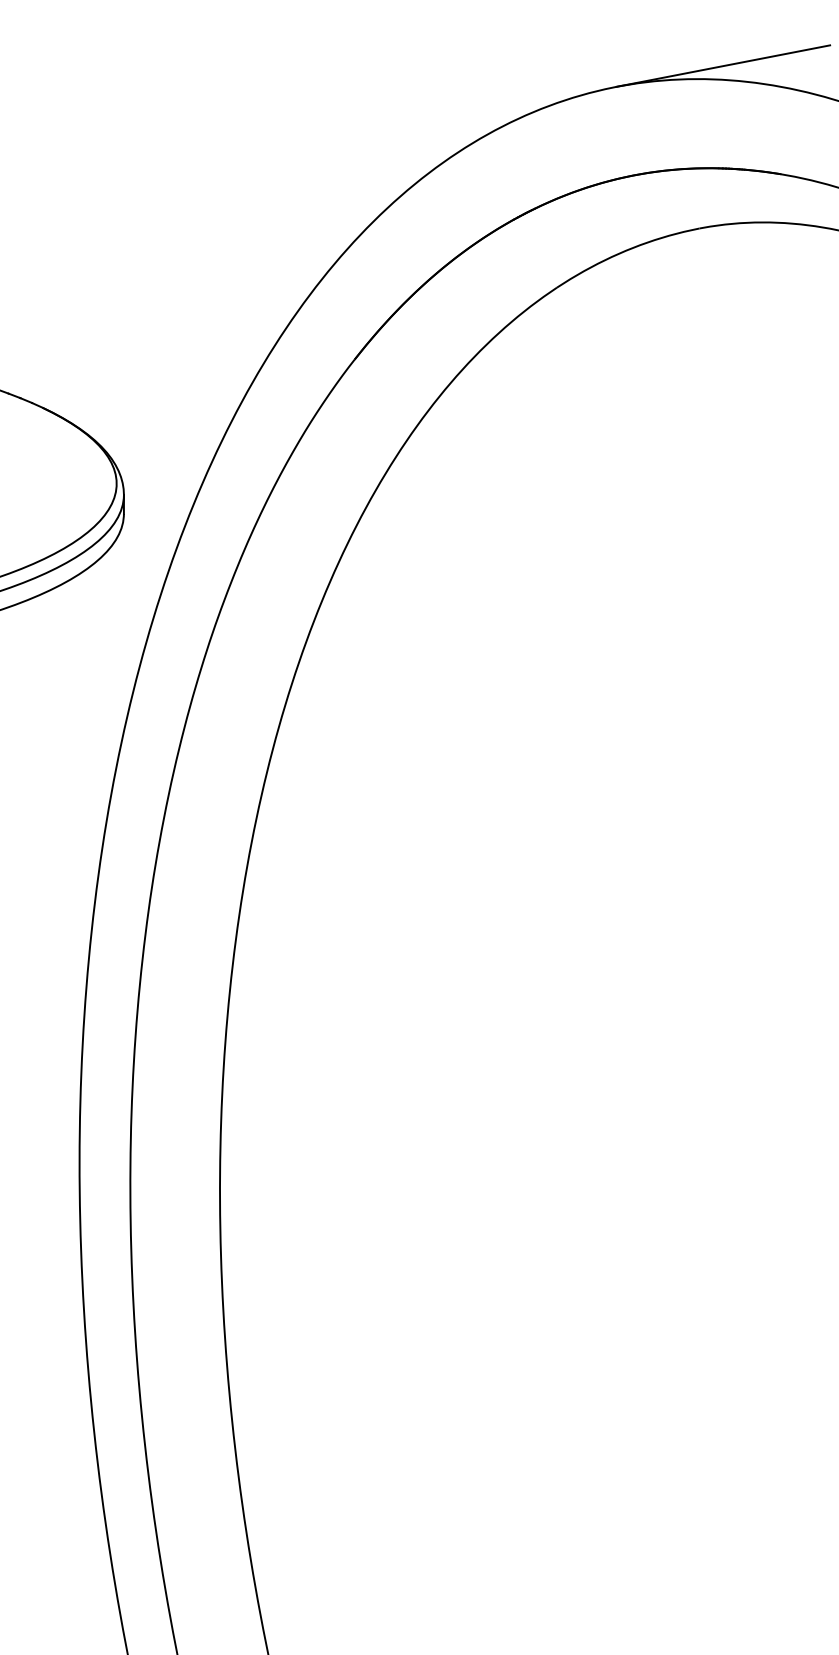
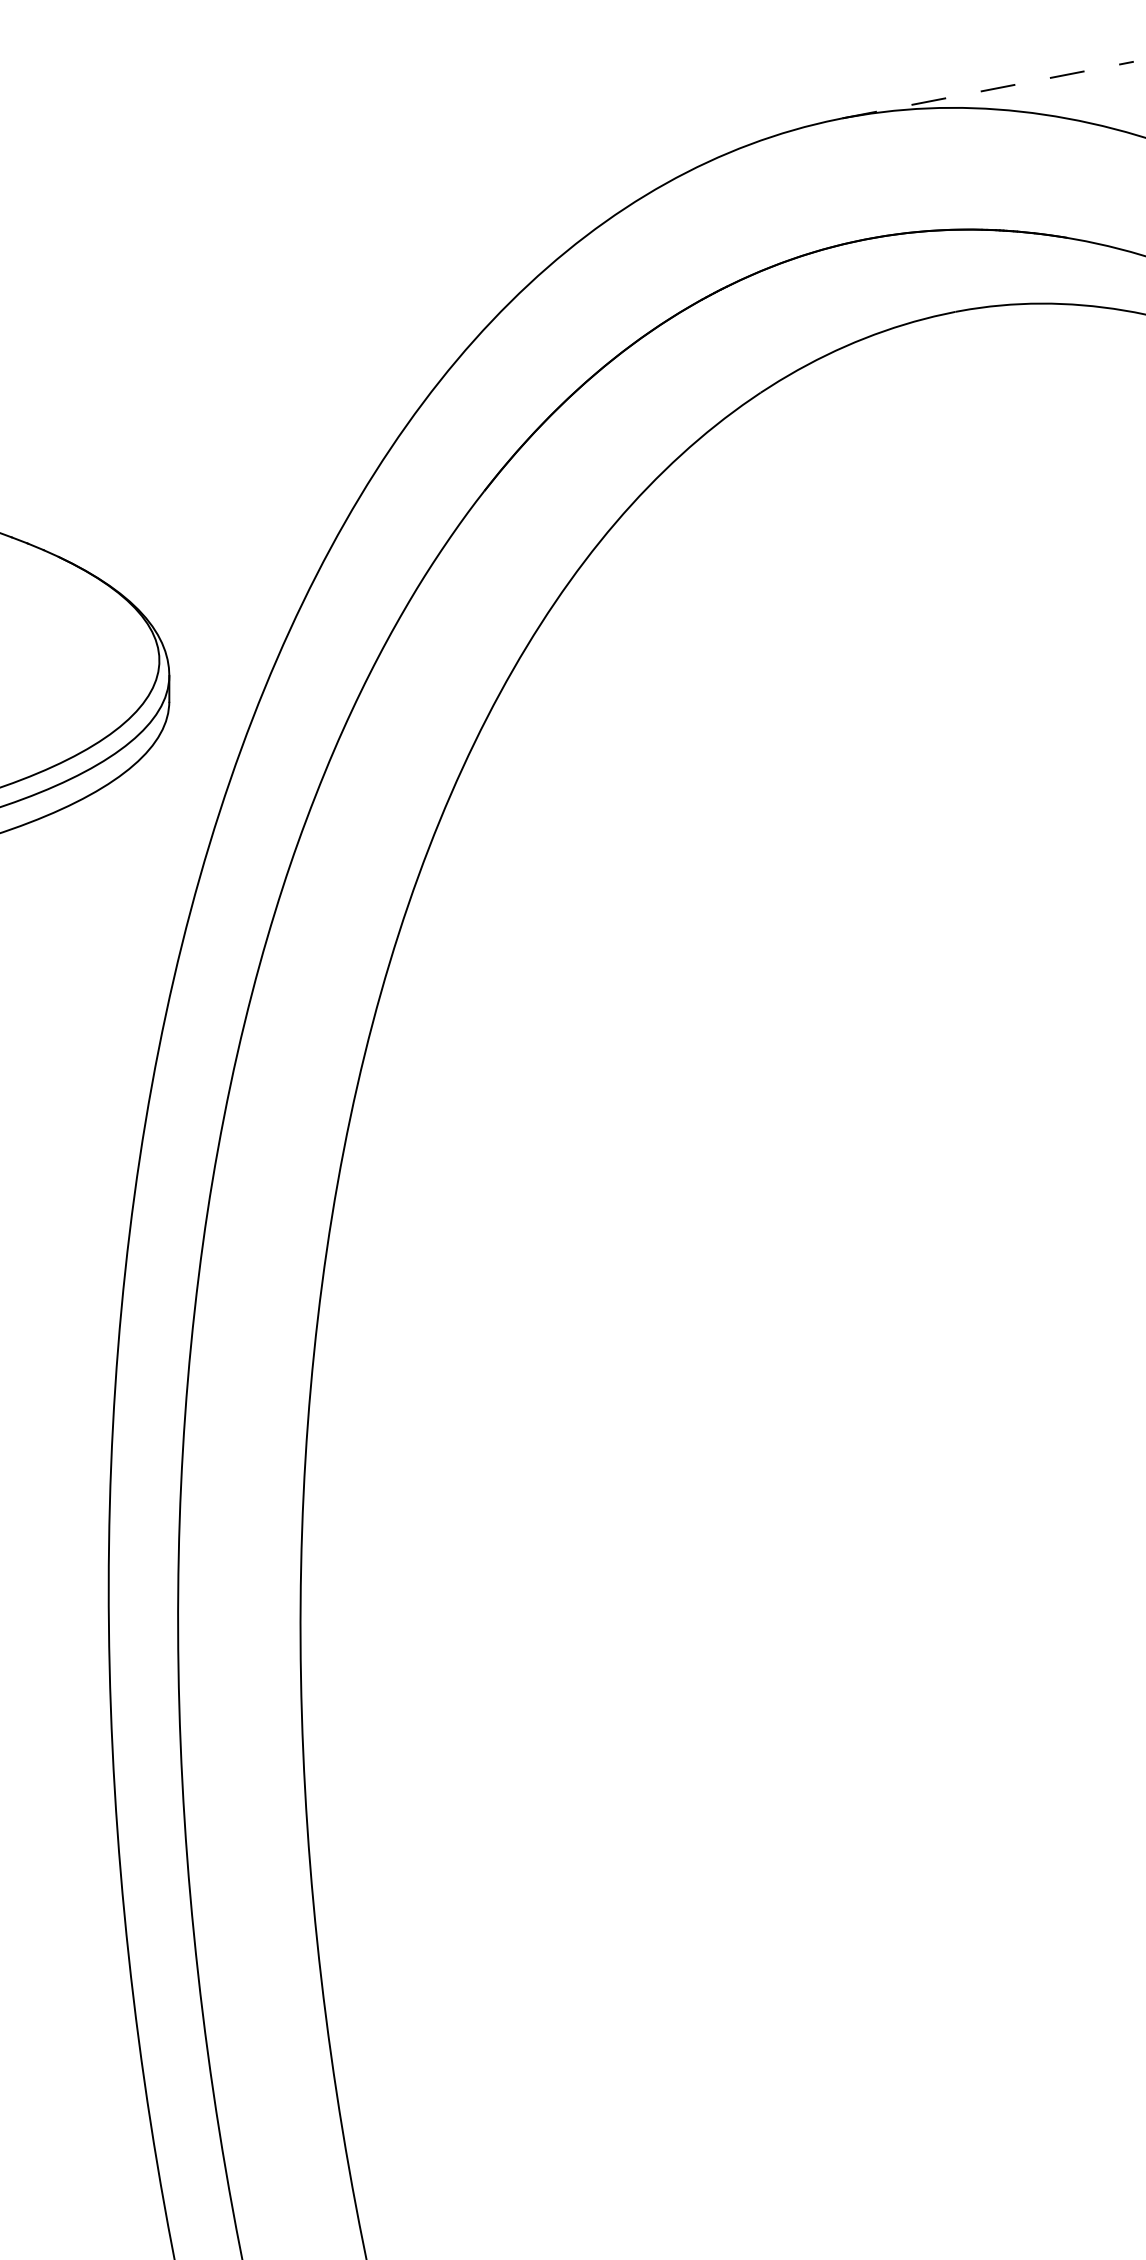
line: (723, 66) -> (988, 90), solid -> dashed

